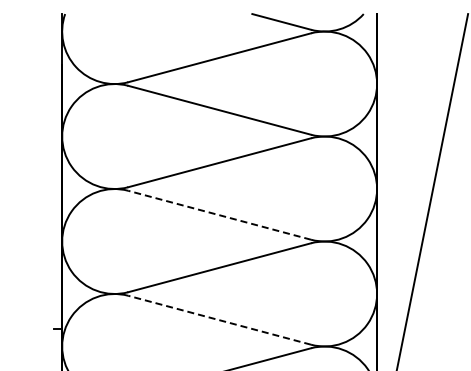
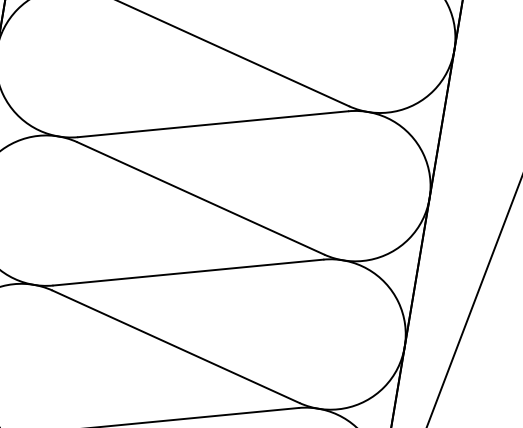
line: (219, 215) -> (200, 198), dashed -> solid
line: (219, 320) -> (175, 347), dashed -> solid

